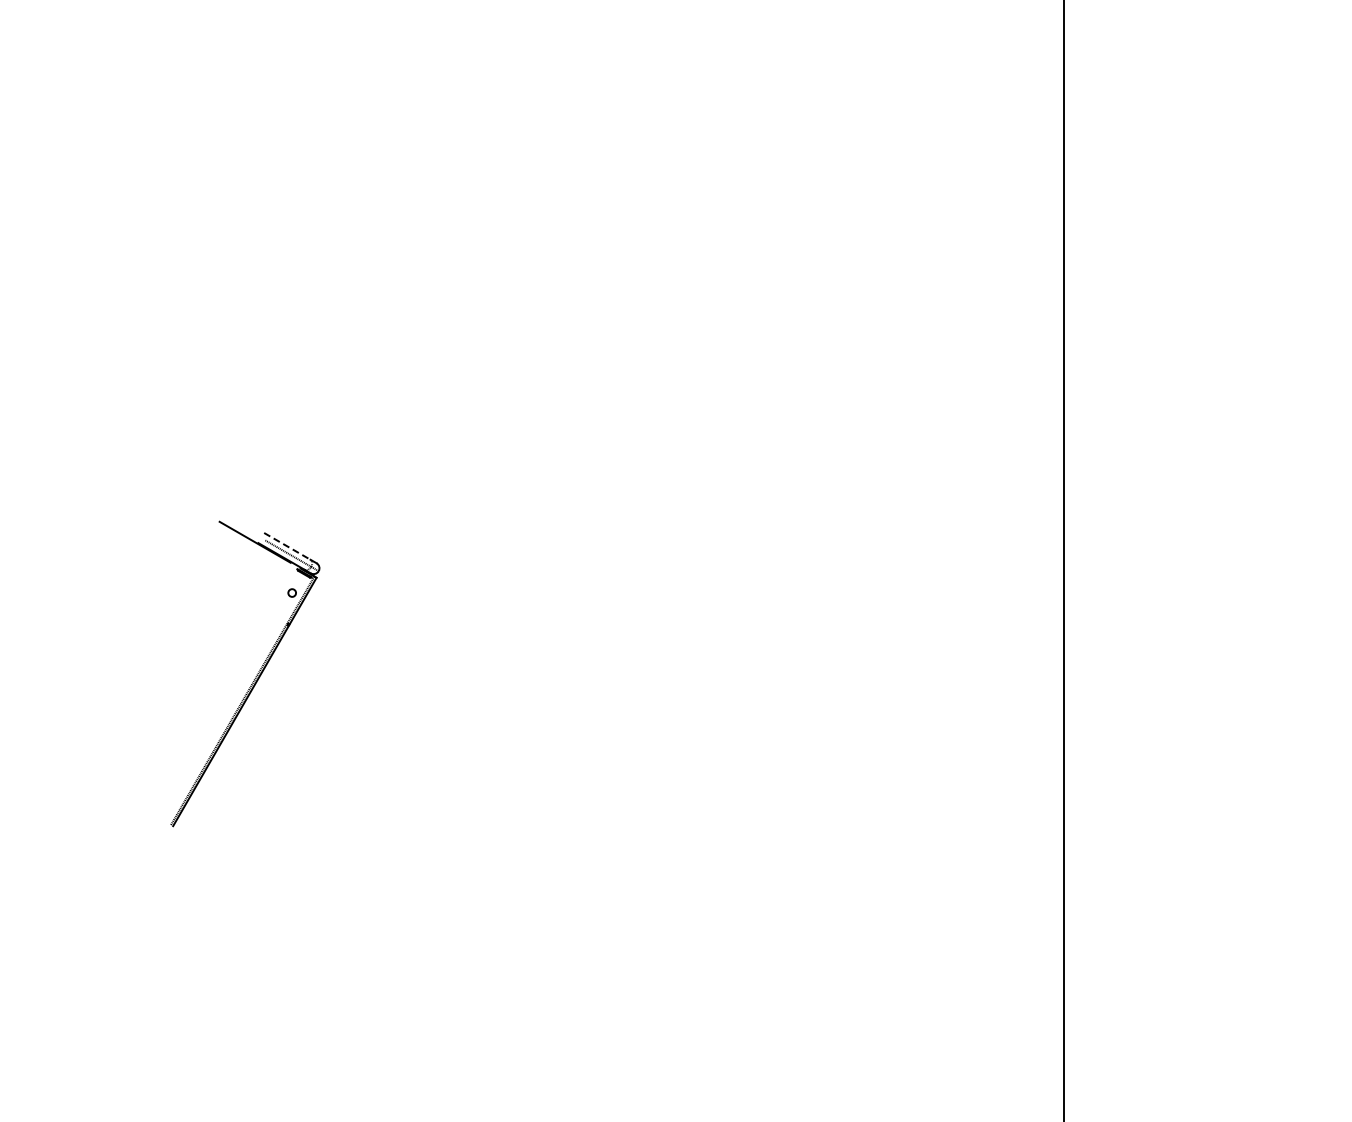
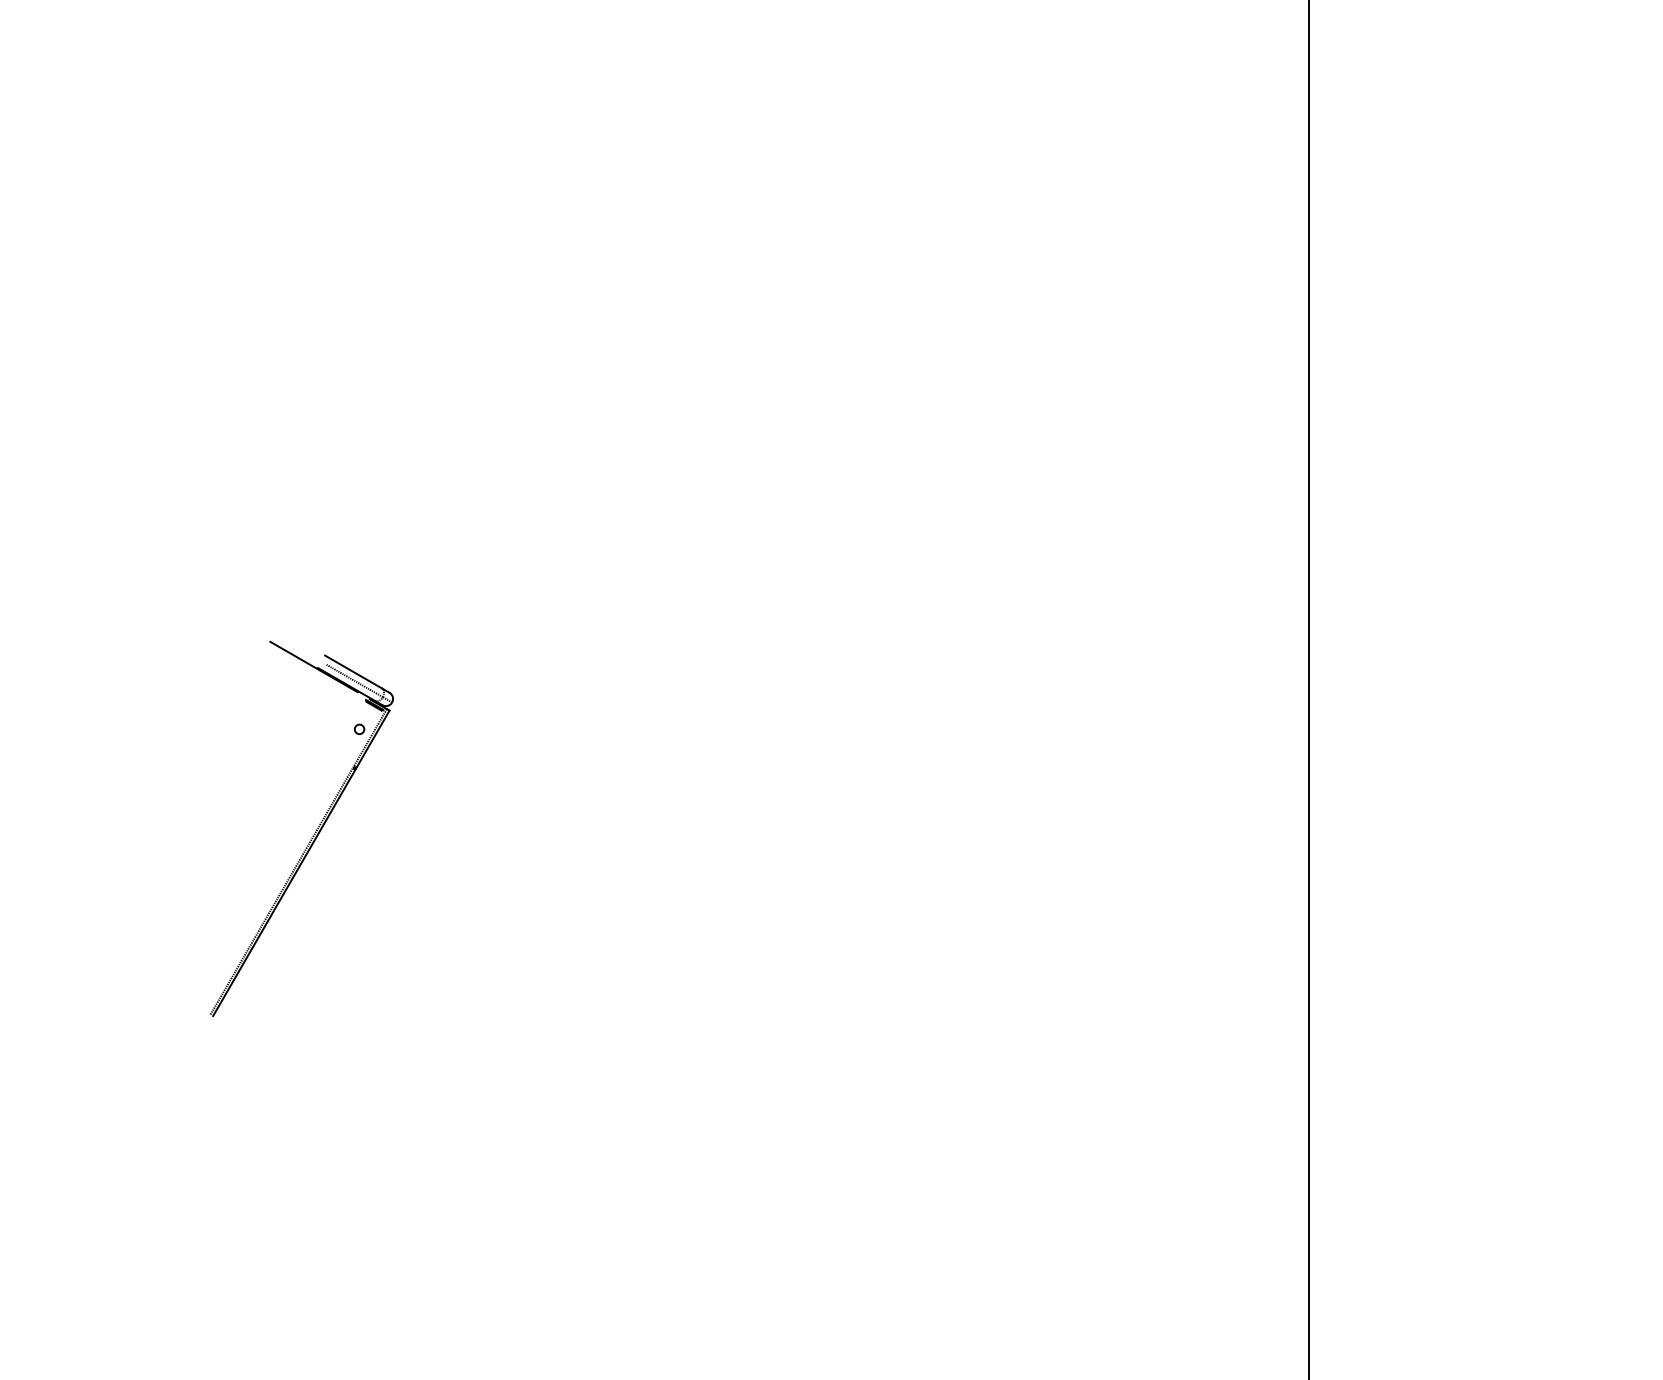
line: (287, 546) -> (353, 672), dashed -> solid

